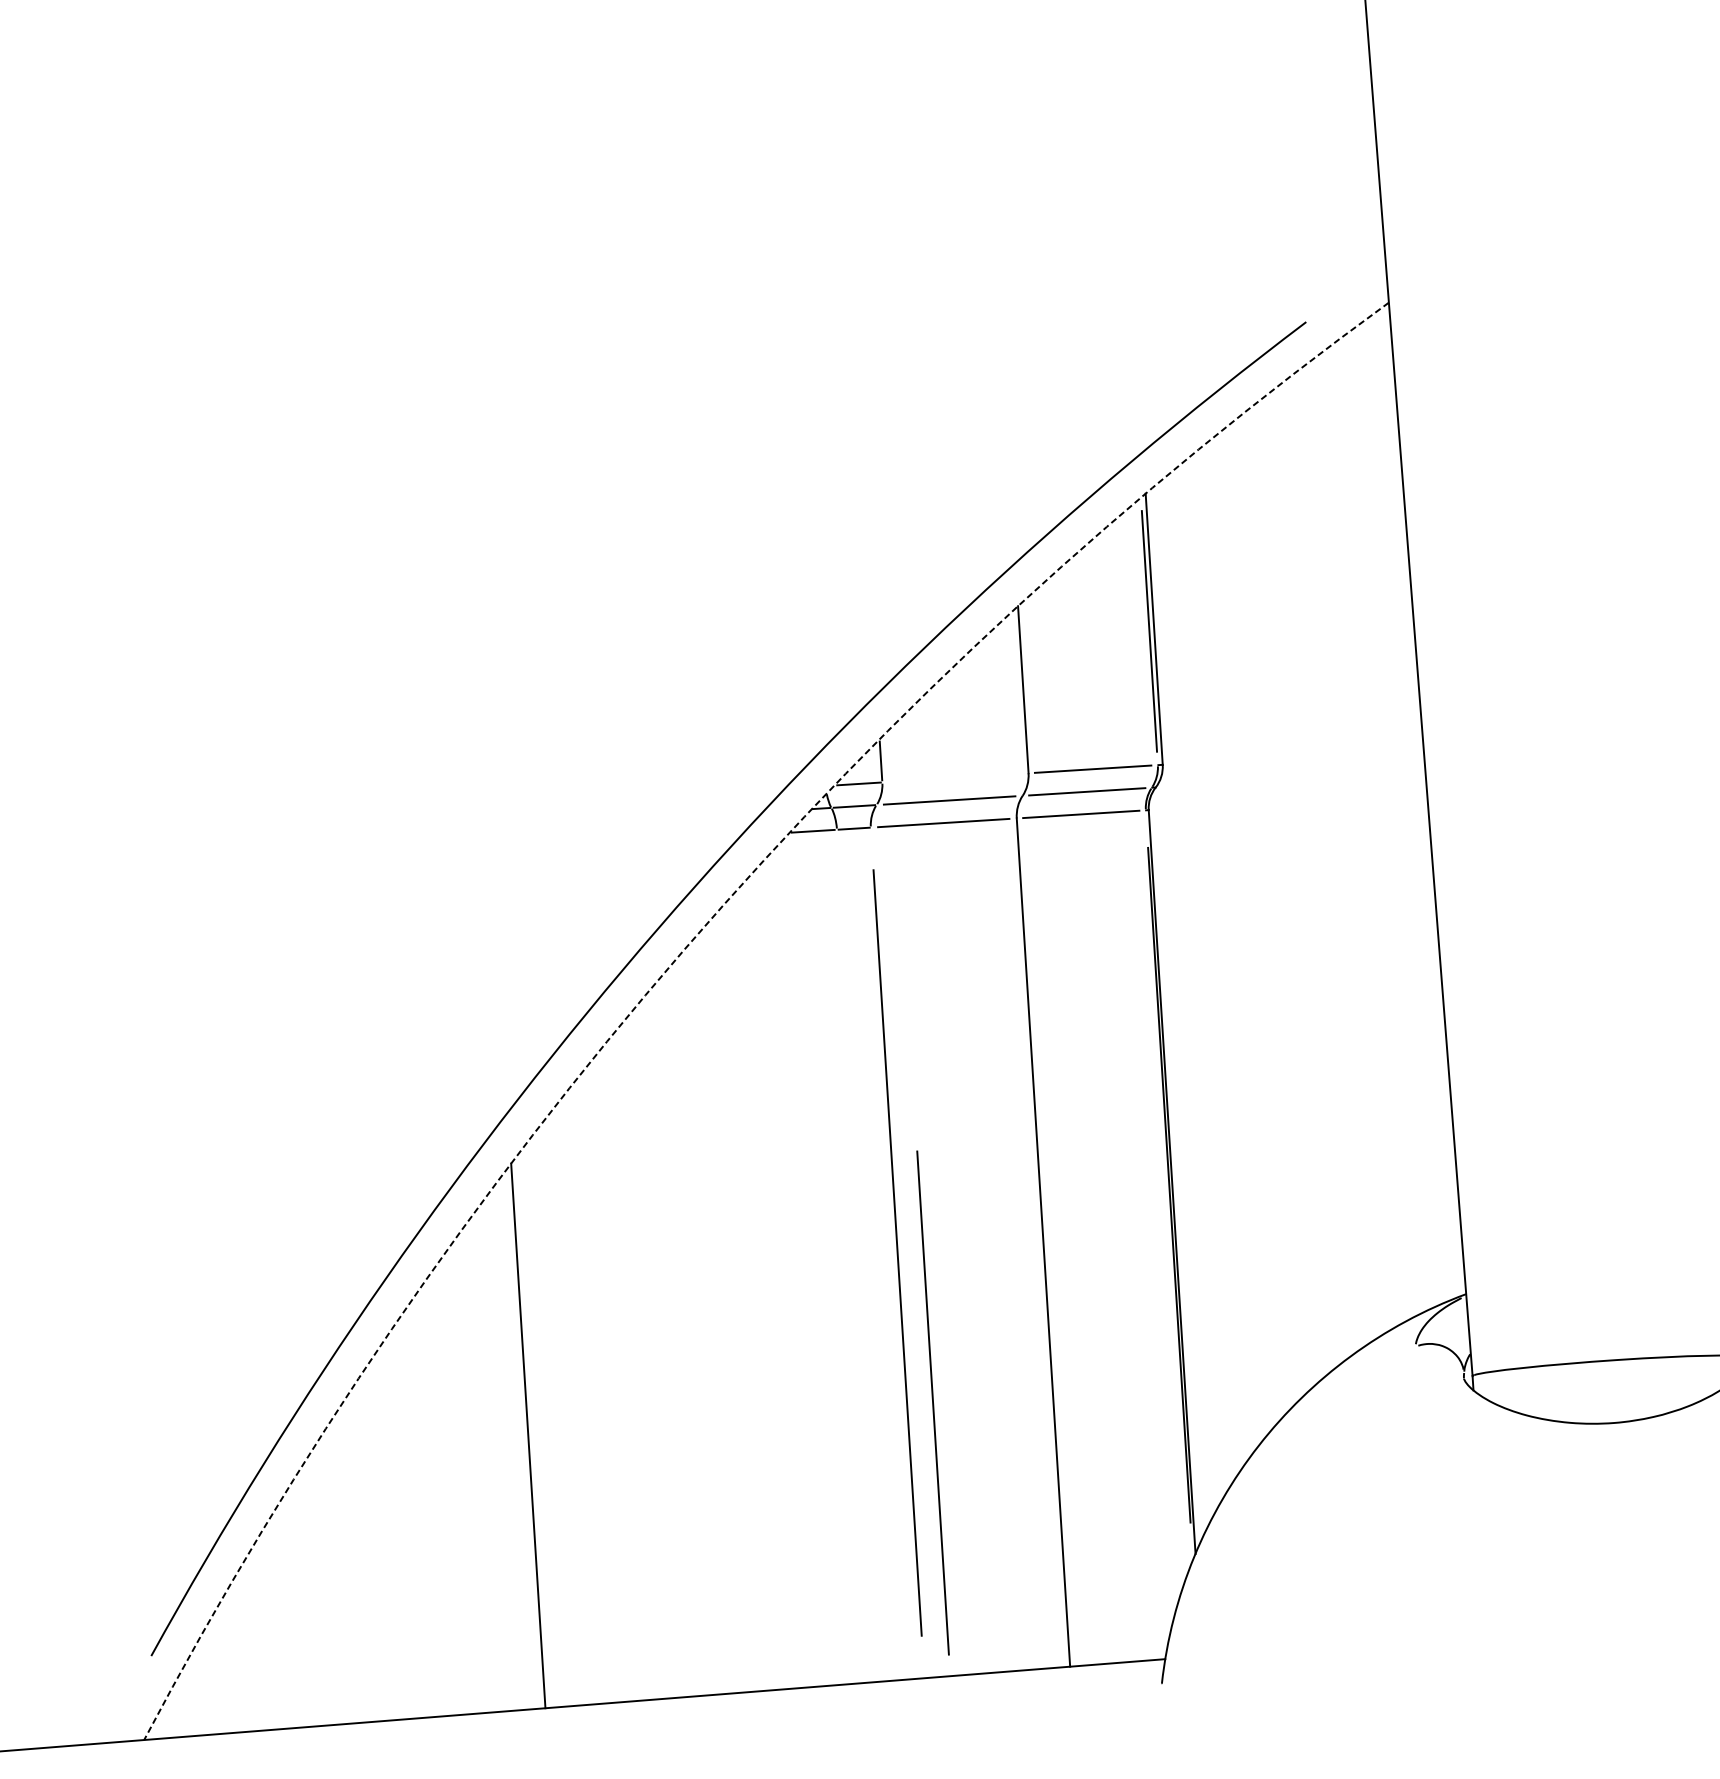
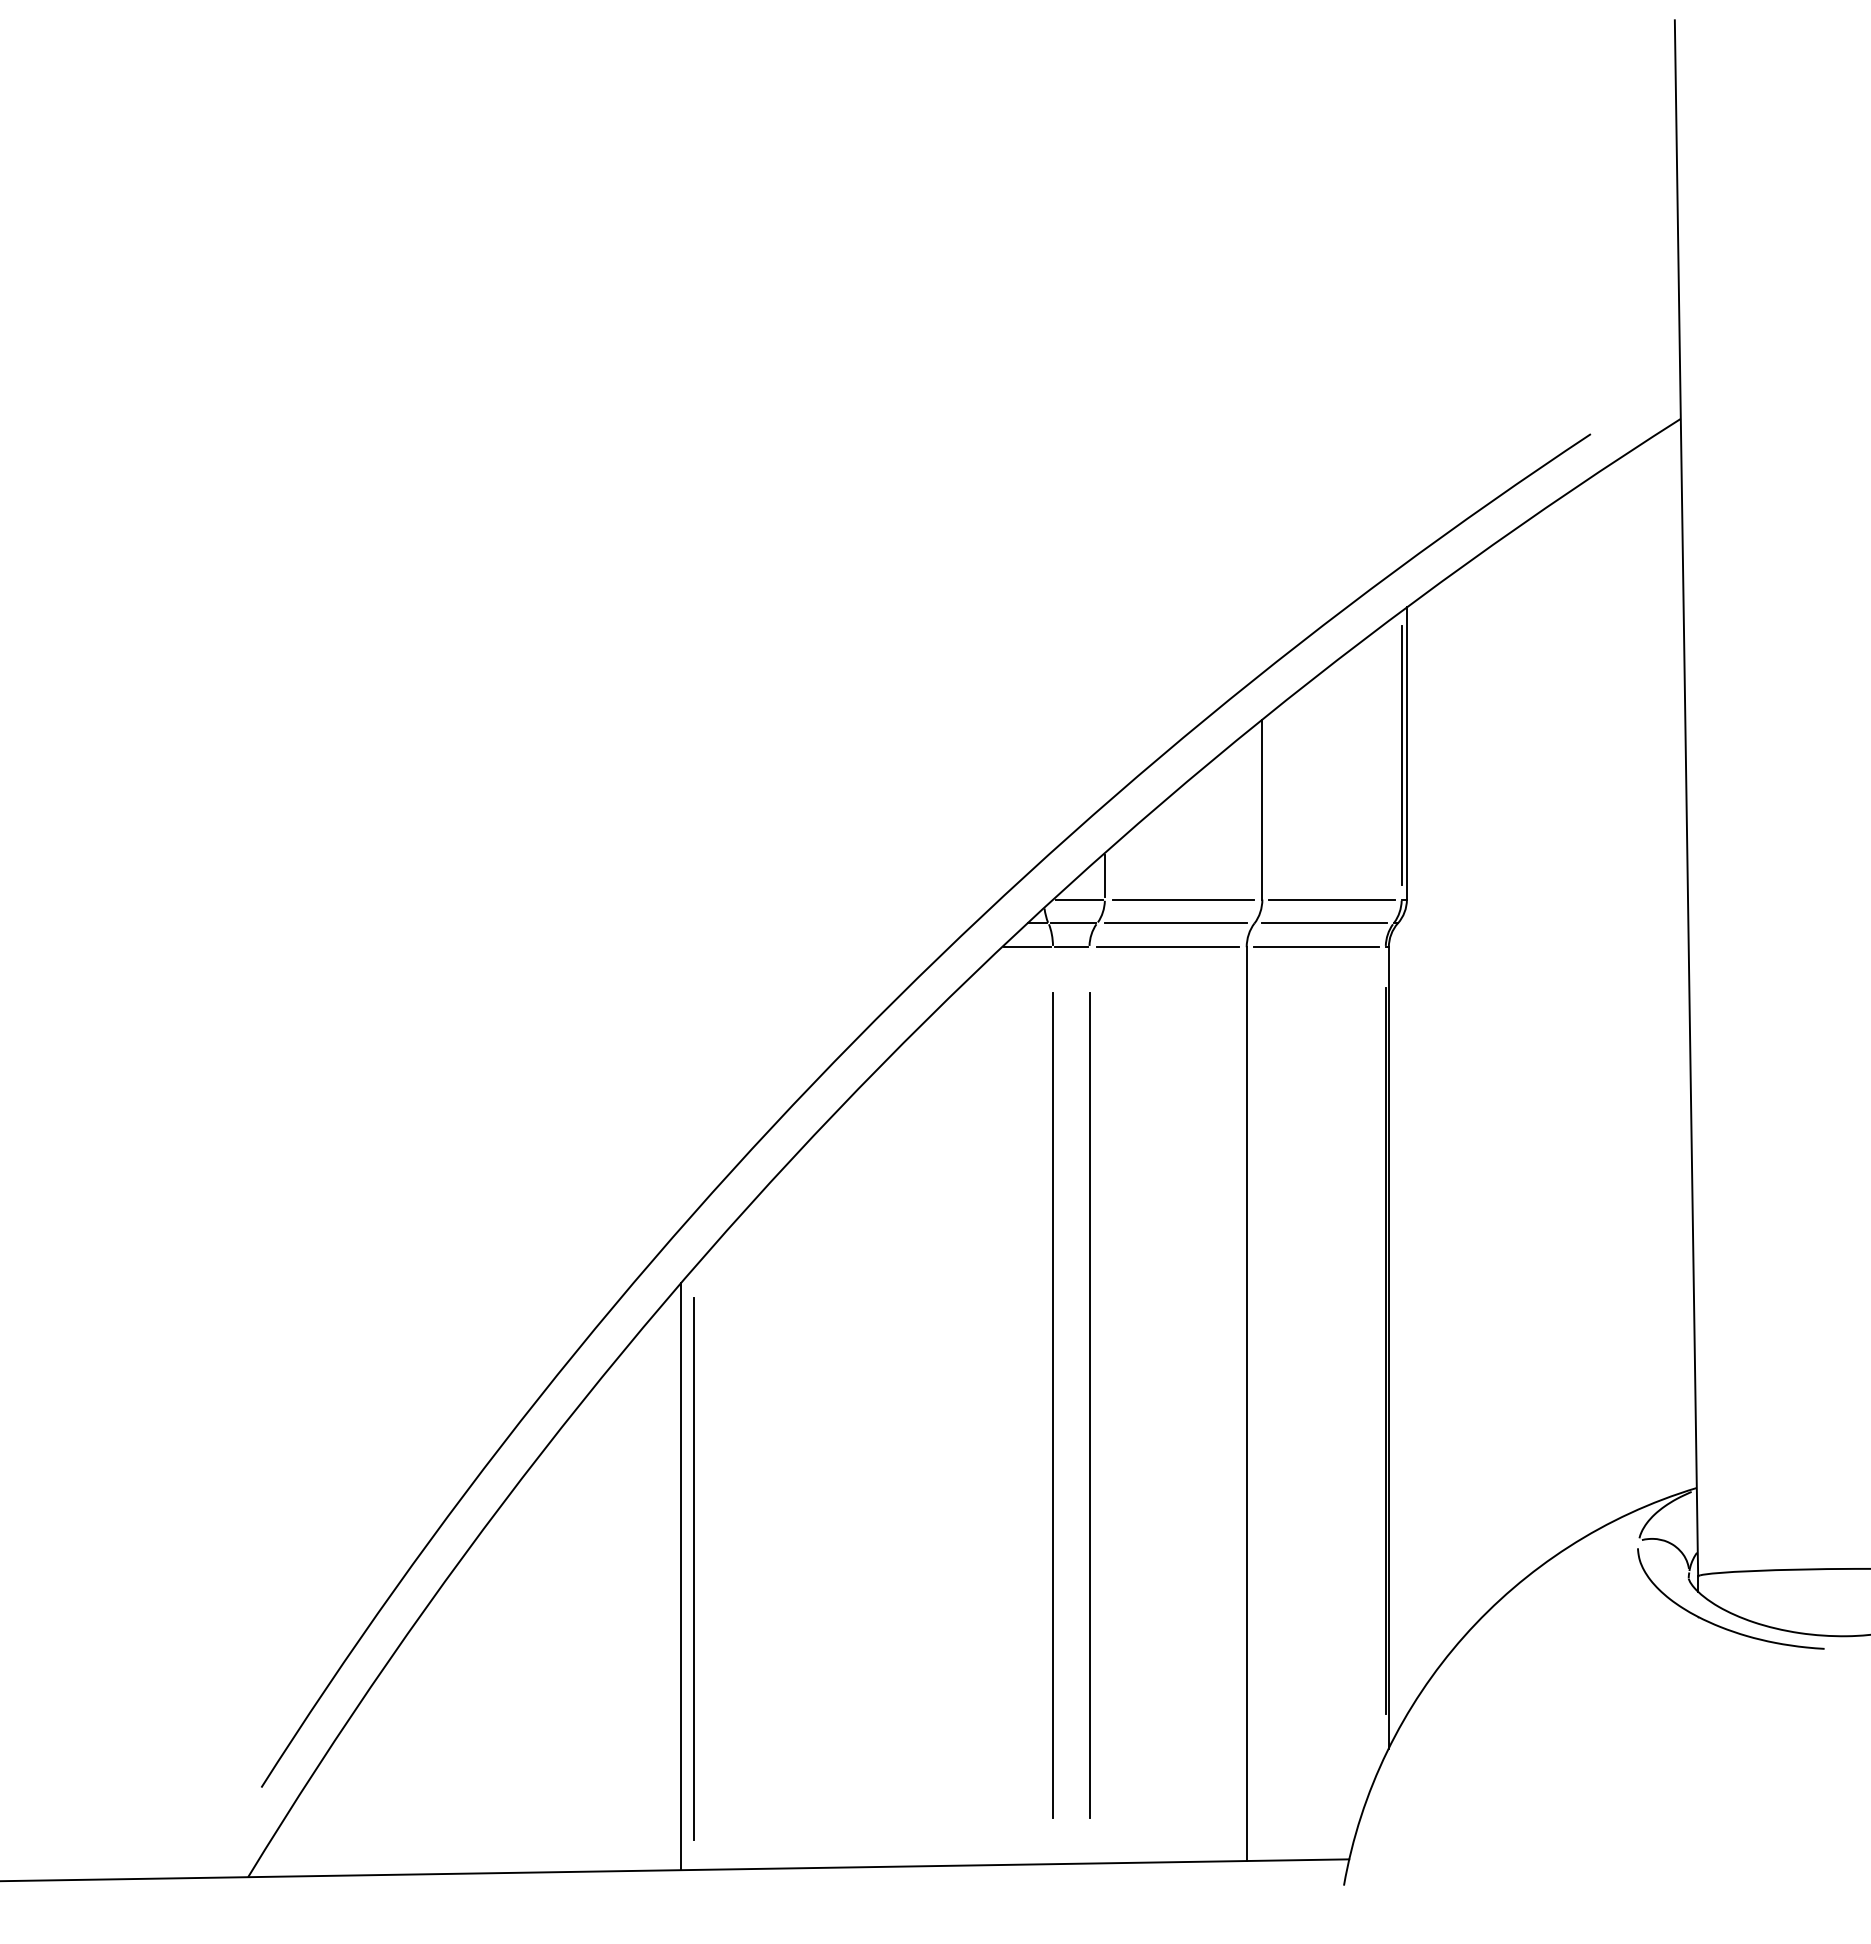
line: (955, 777) -> (1183, 899), added
arc: (683, 949) -> (880, 1065), dashed -> solid
line: (864, 1255) -> (1053, 1405), added
line: (932, 1402) -> (693, 1568), moved
part: (1493, 1419) -> (1717, 1624), added

